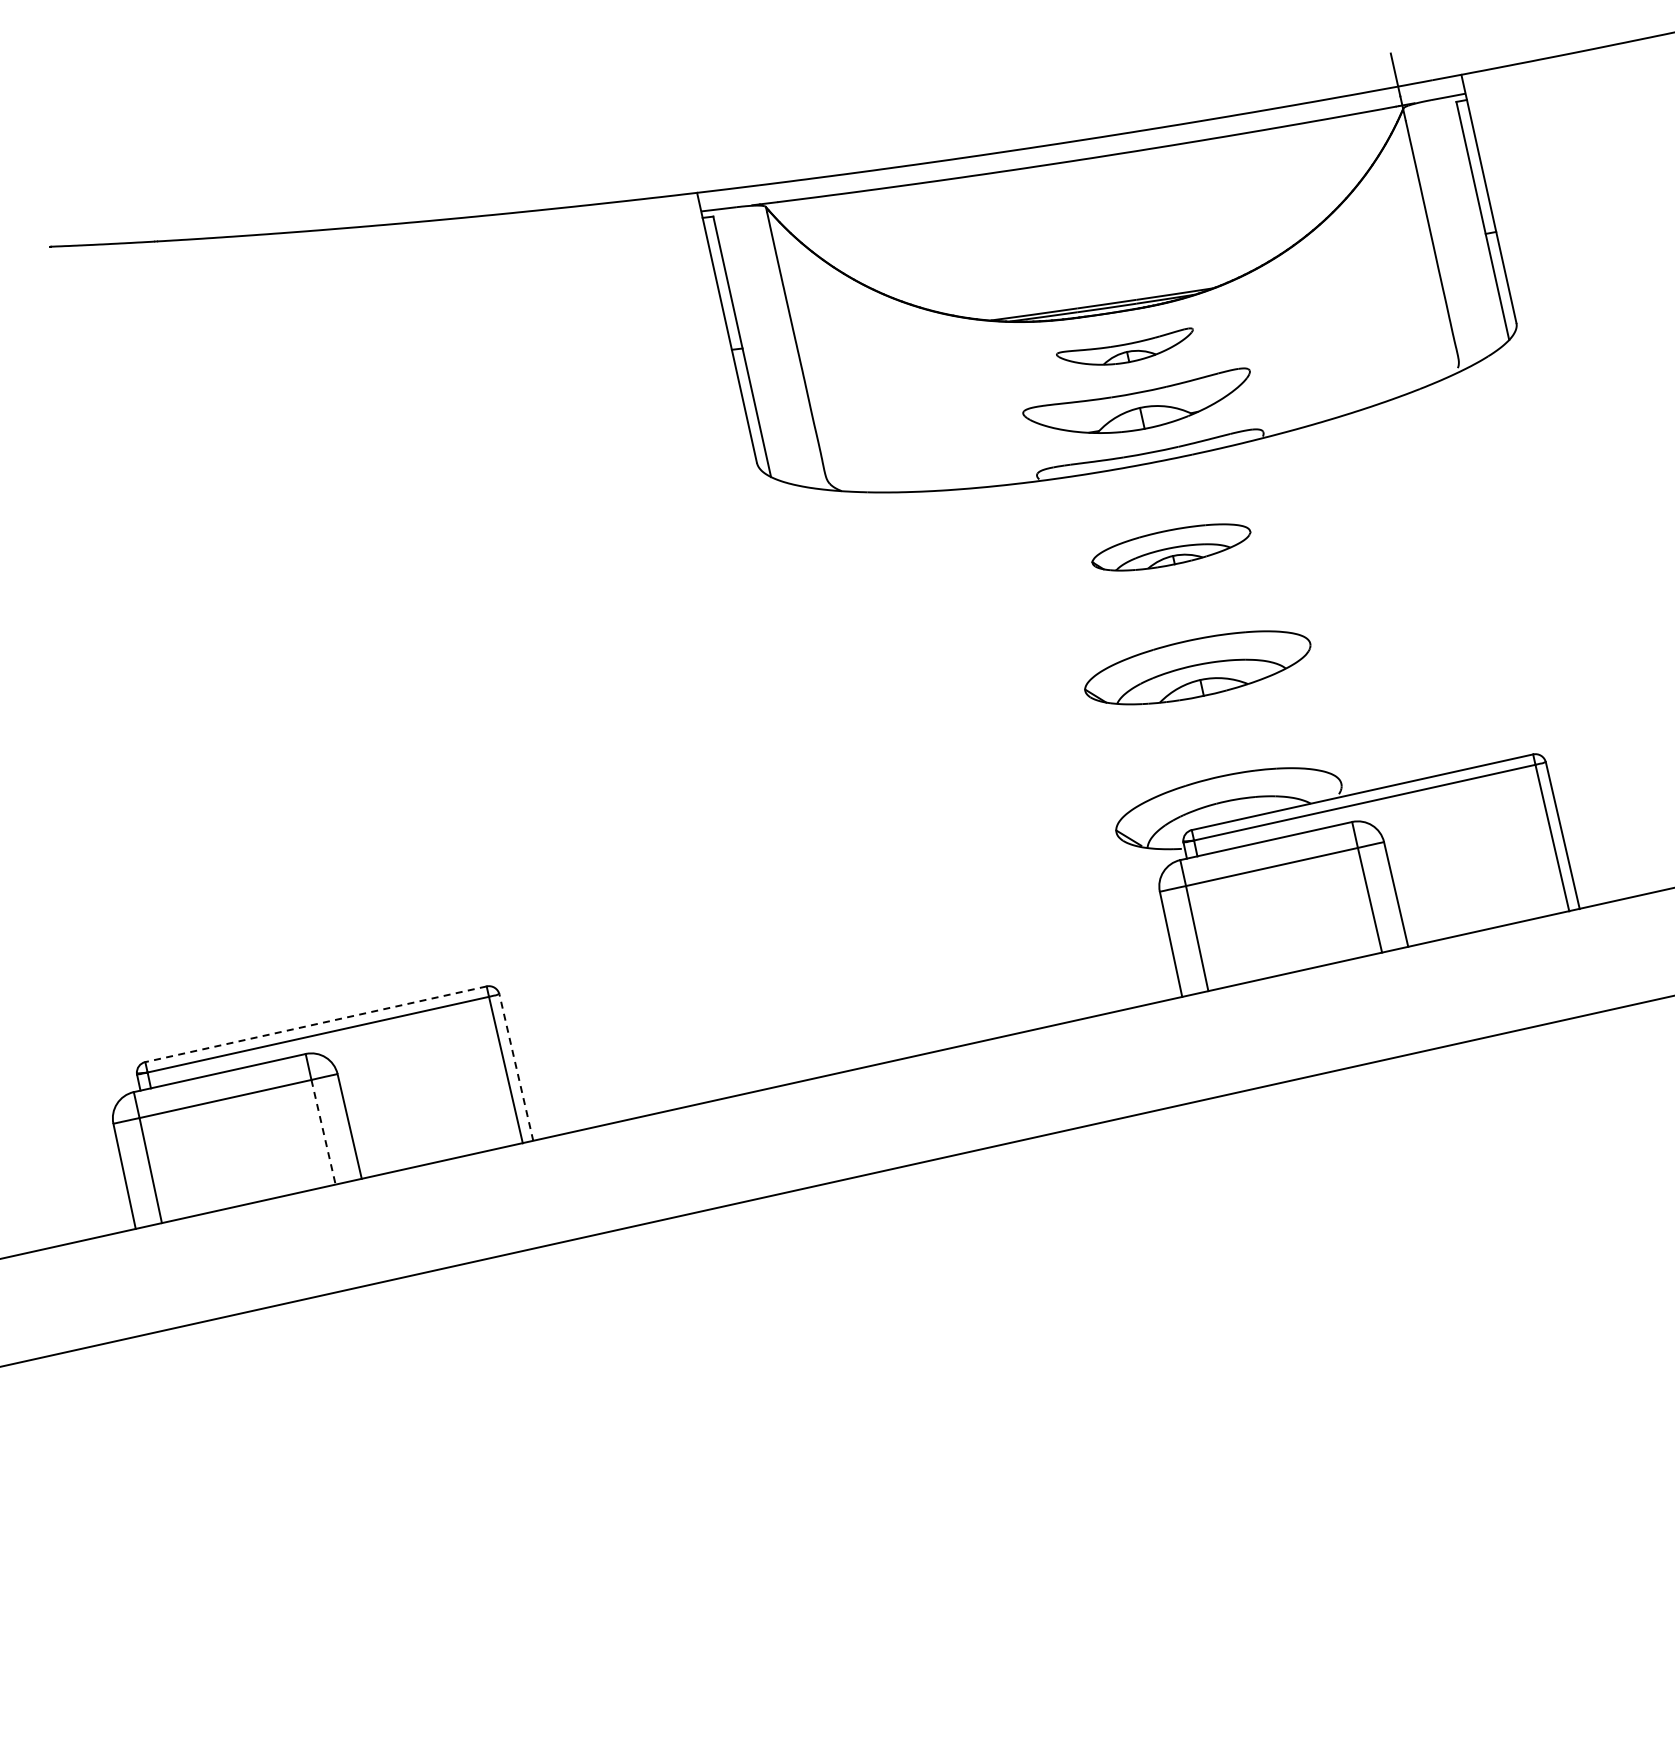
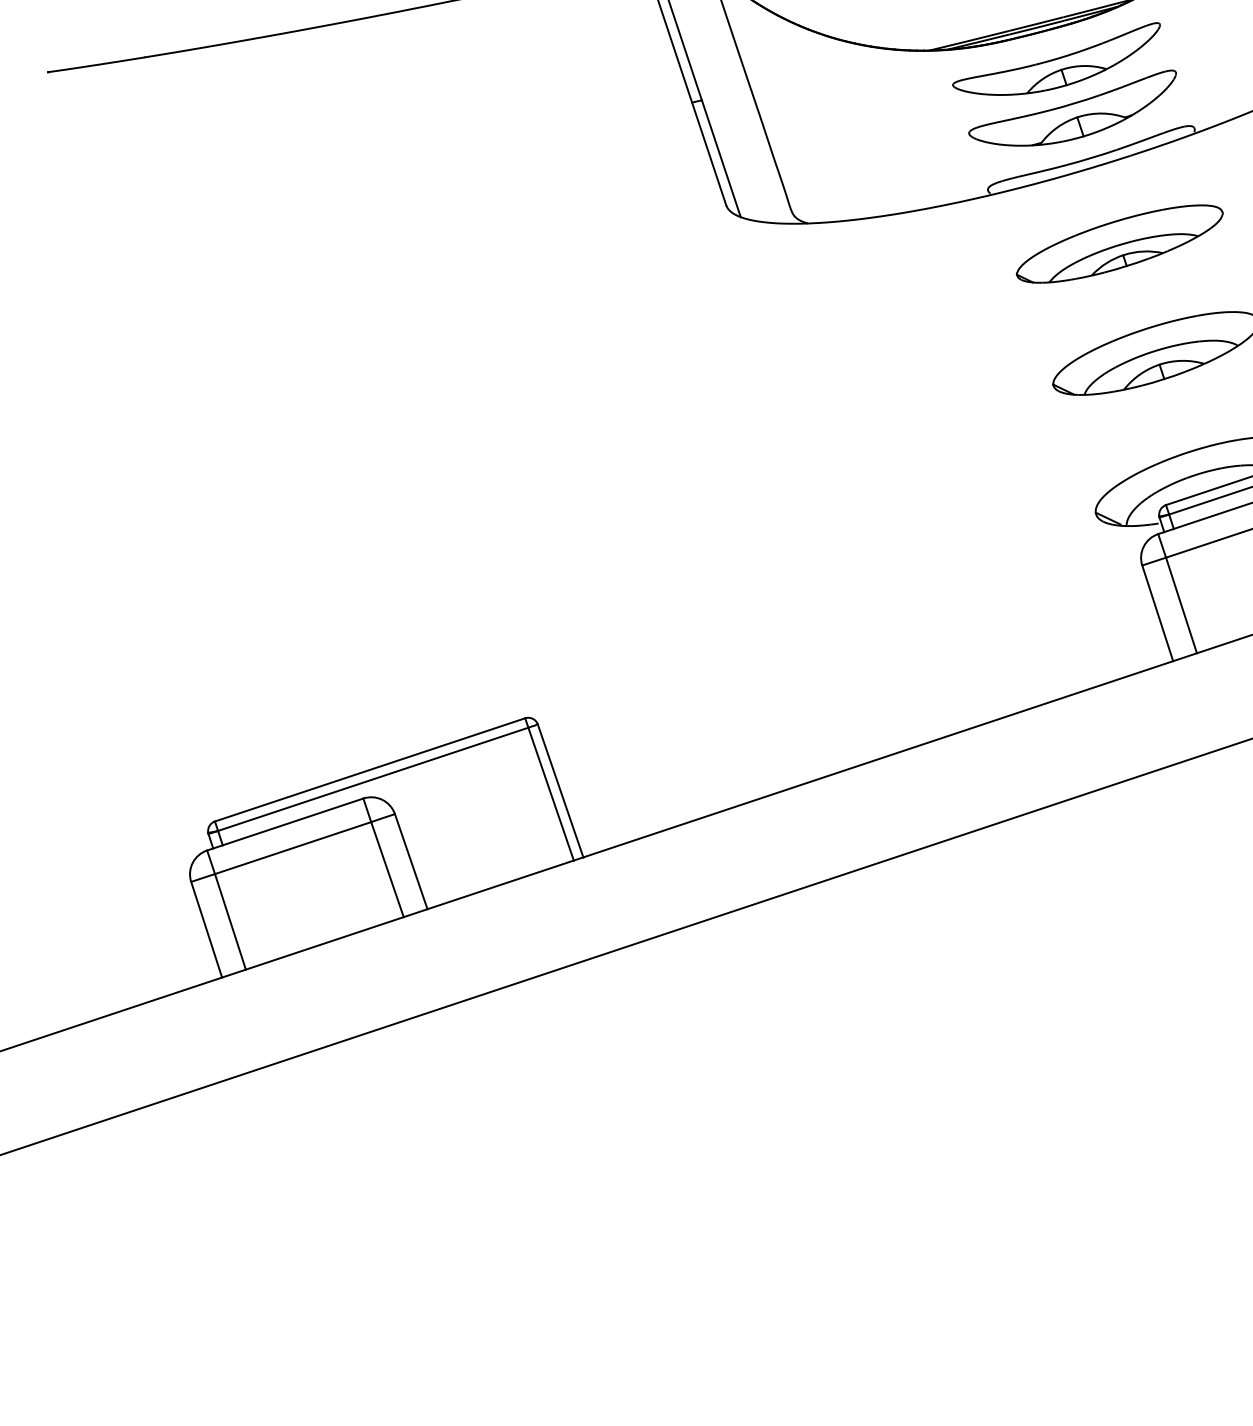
part: (1124, 346) -> (1056, 61), size x1.67
part: (1171, 547) -> (1119, 244), size x1.43
line: (316, 1024) -> (370, 770), dashed -> solid
line: (516, 1067) -> (560, 790), dashed -> solid
line: (323, 1132) -> (387, 869), dashed -> solid

